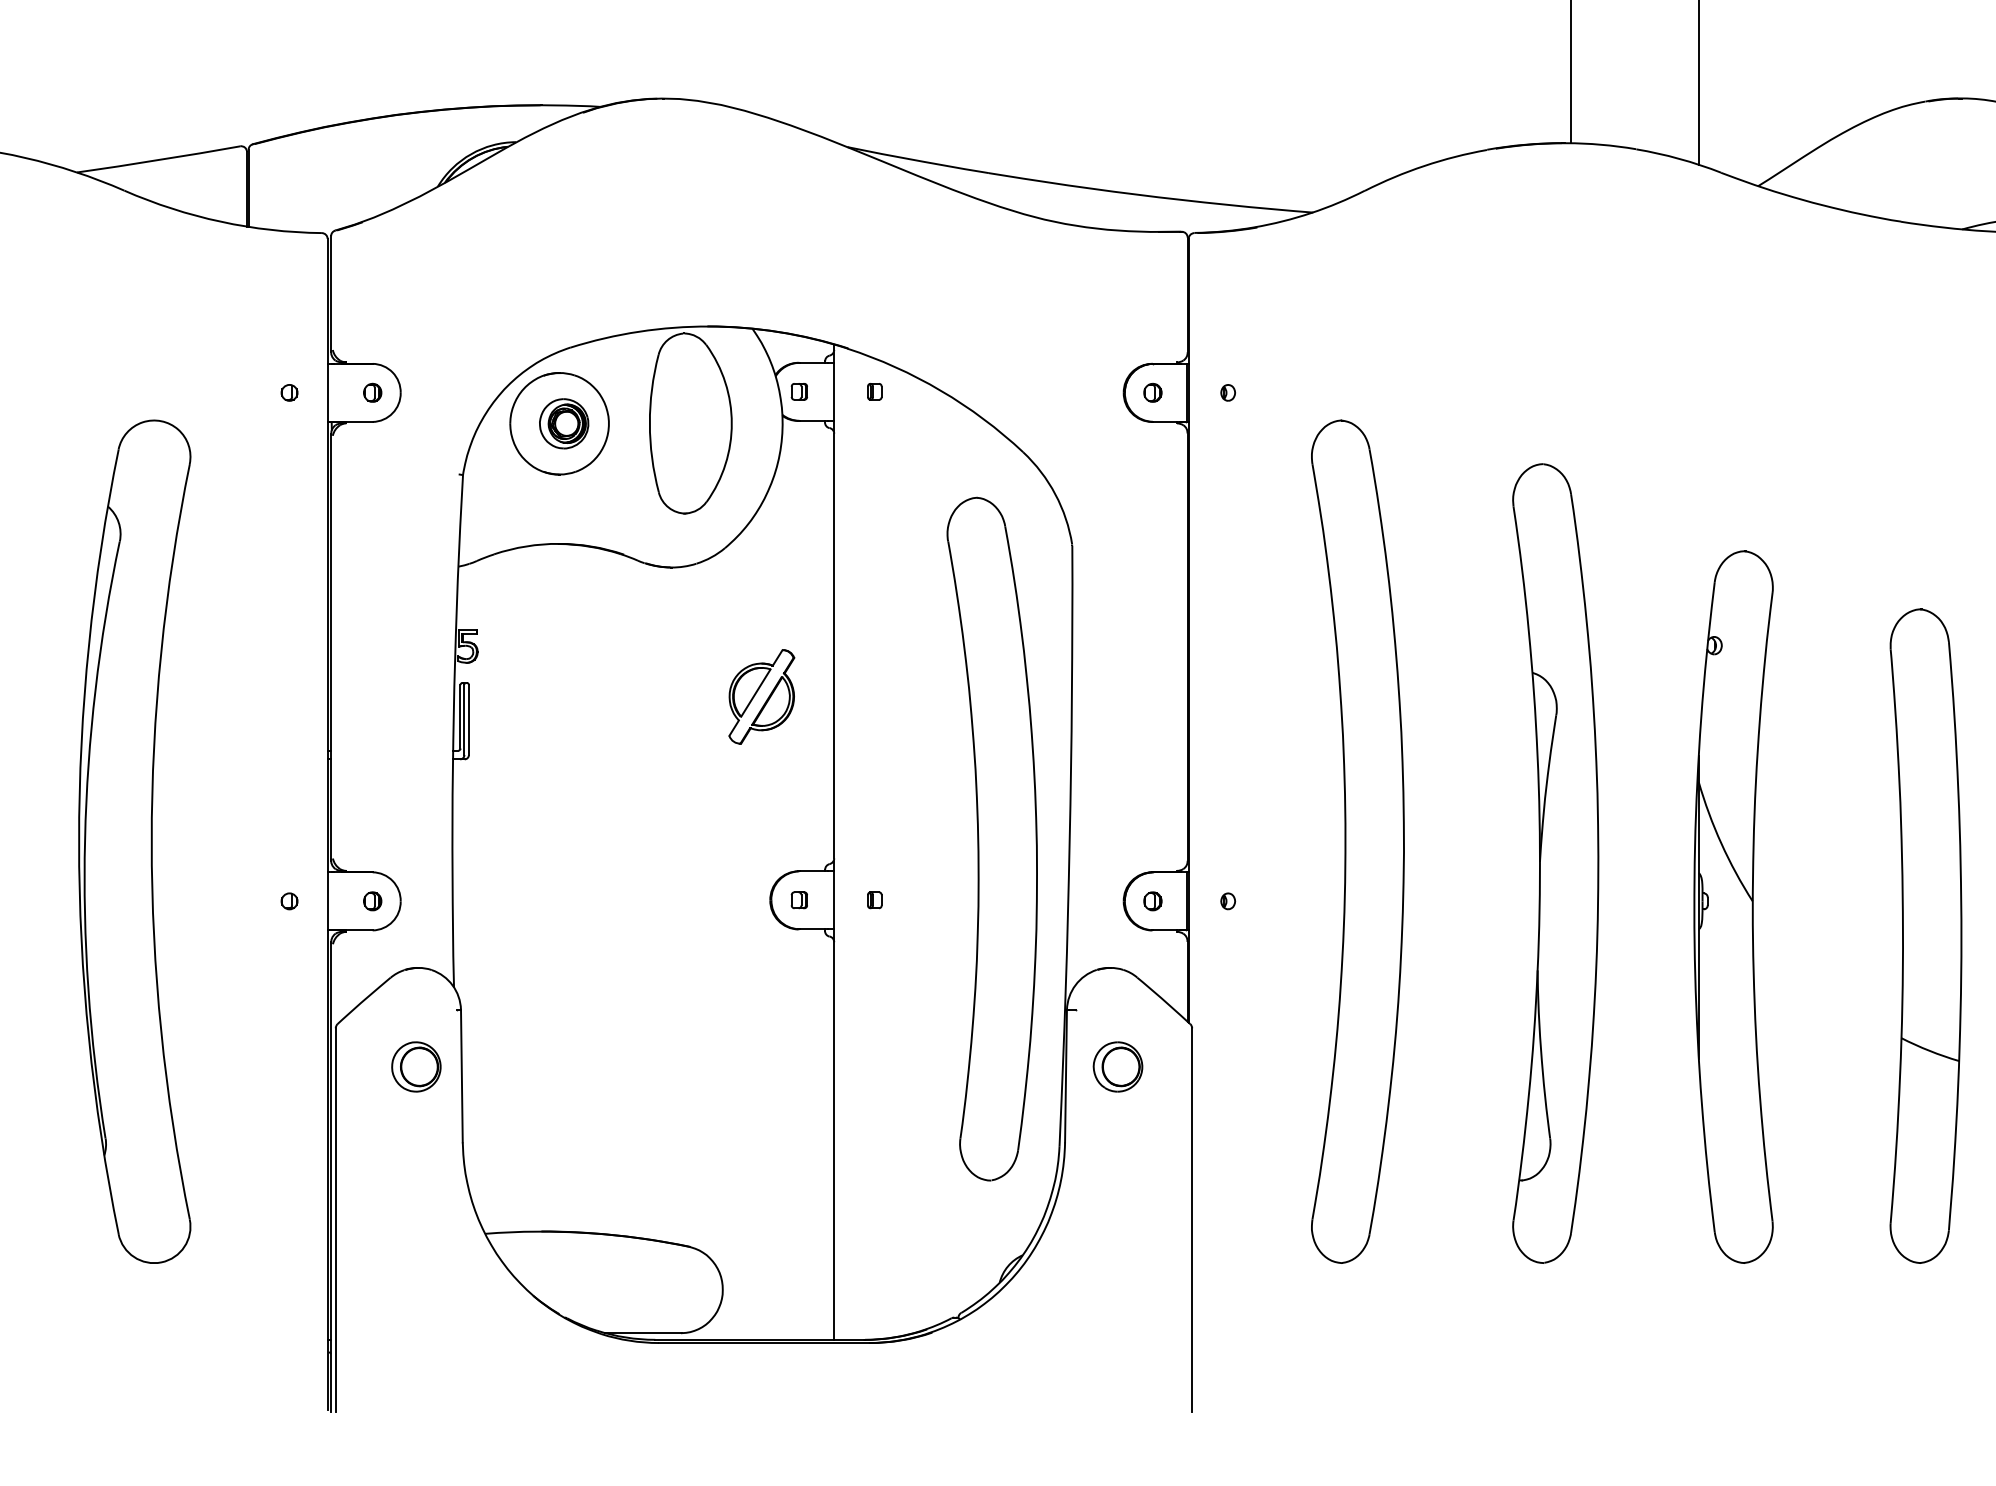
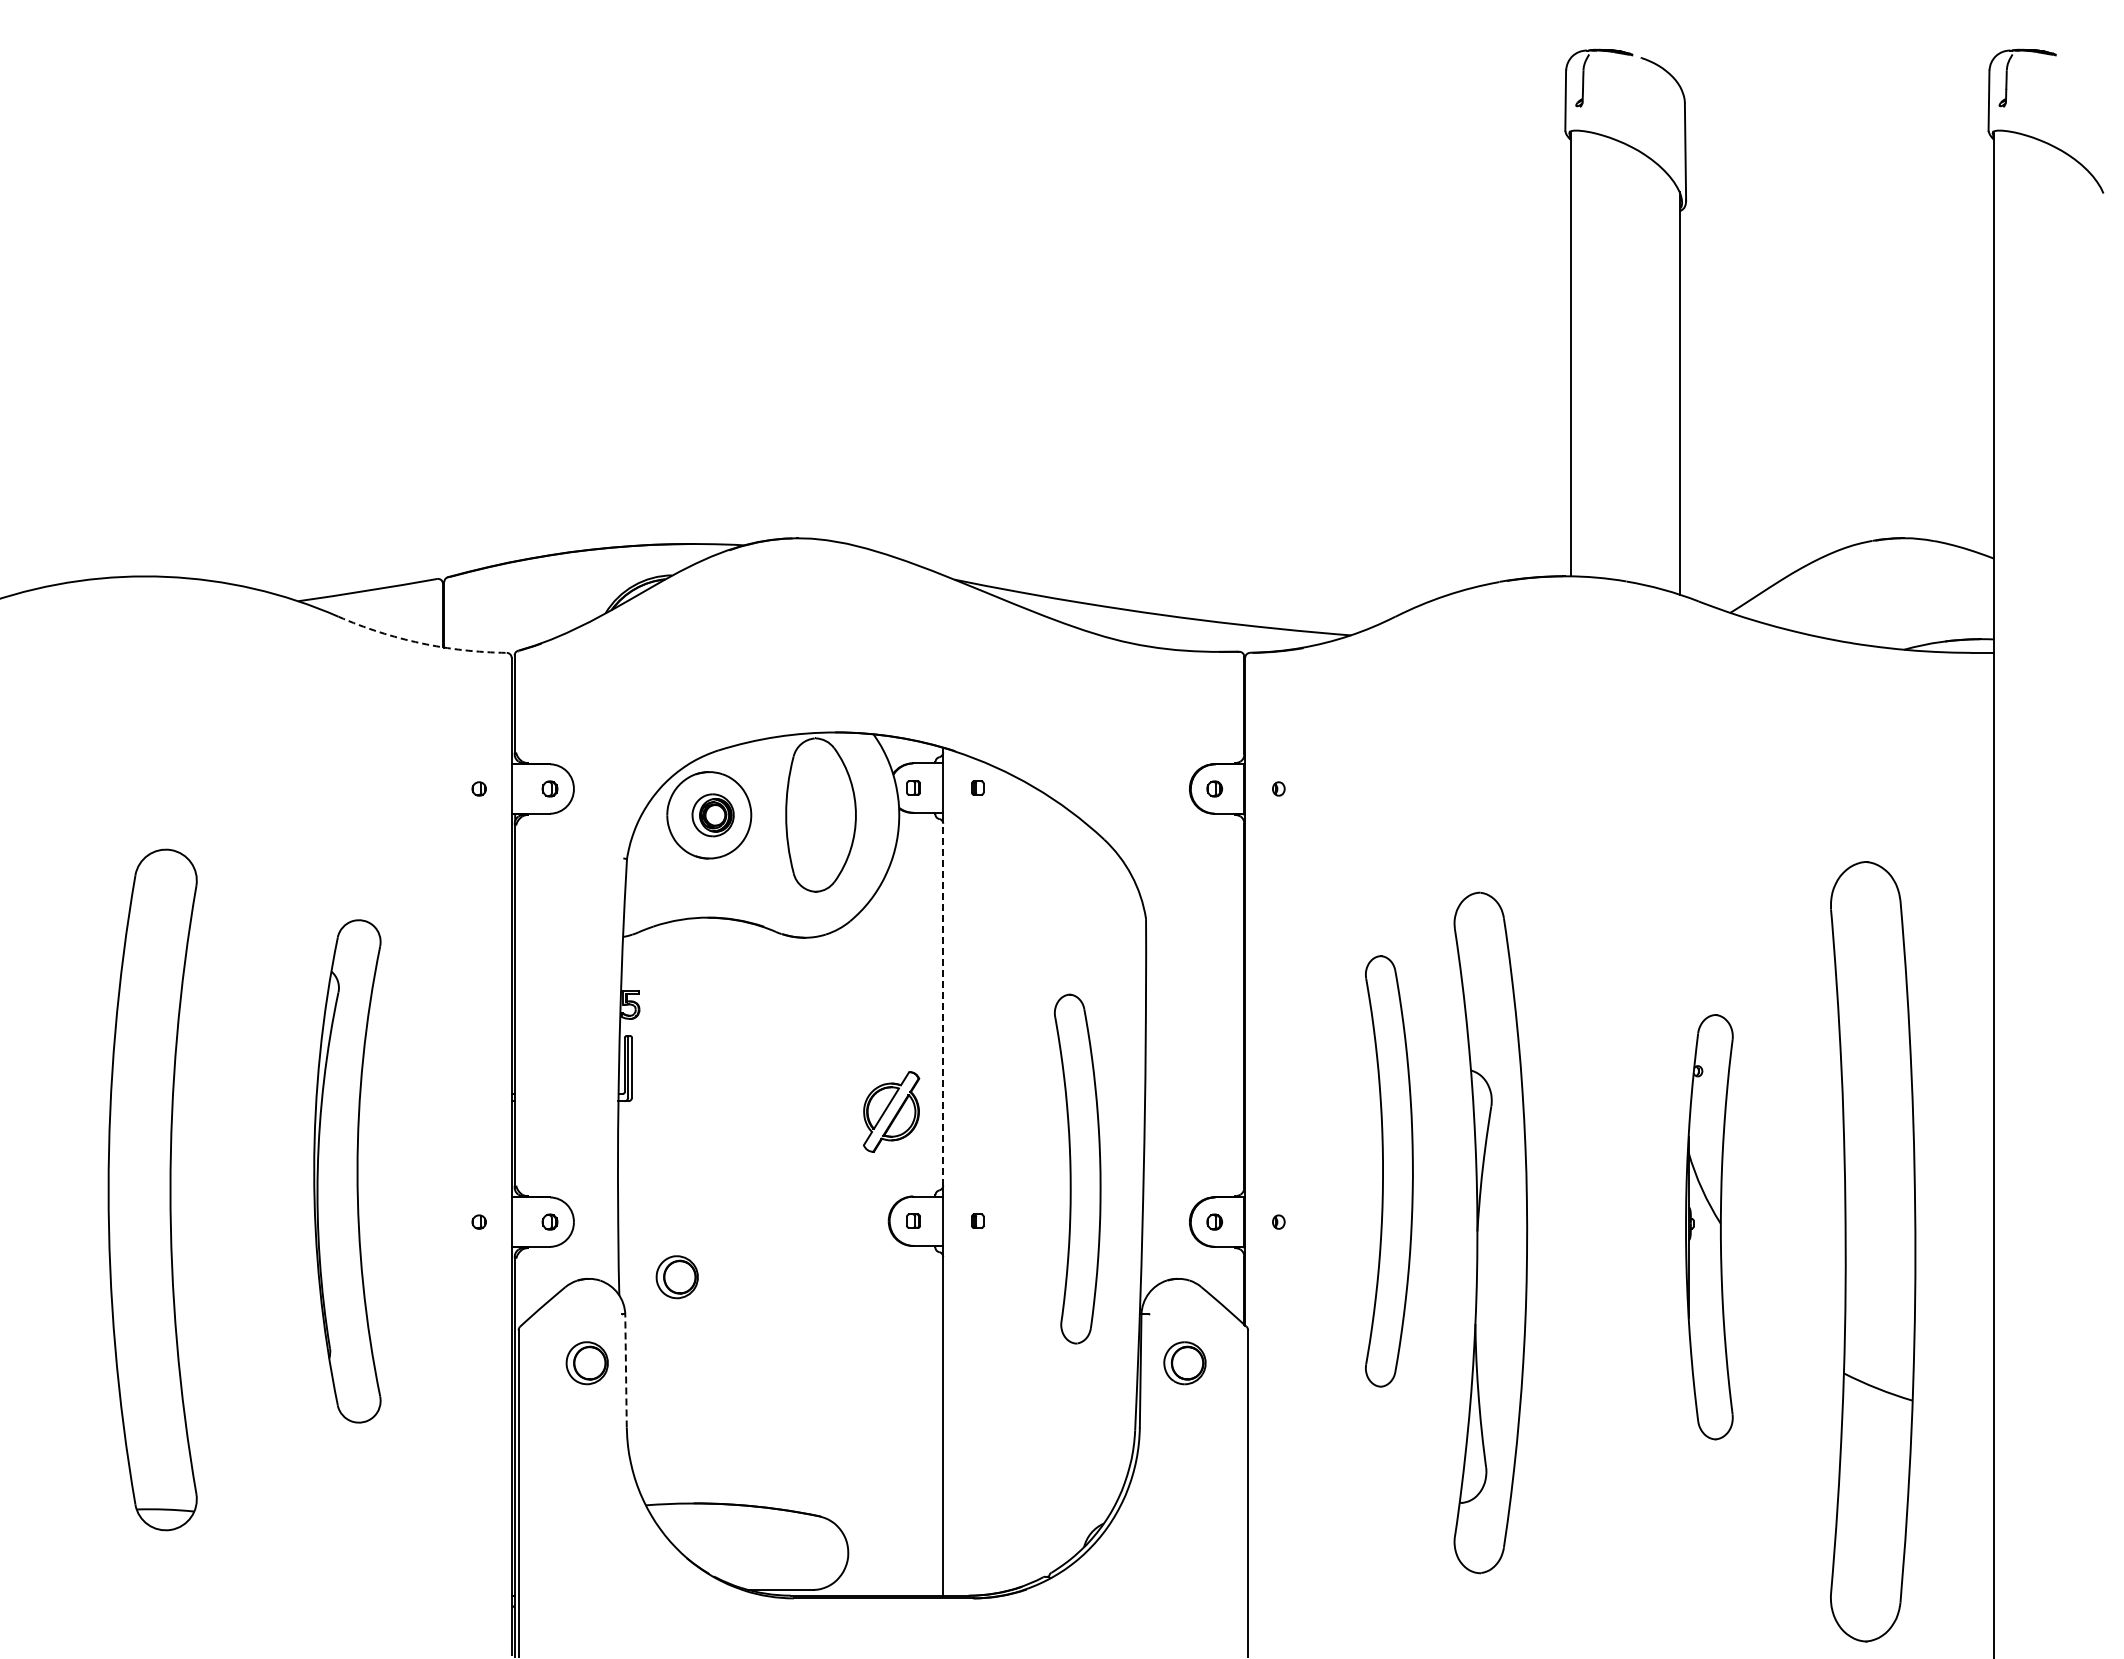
arc: (220, 222) -> (420, 643), solid -> dashed
line: (834, 645) -> (943, 1004), solid -> dashed
part: (761, 696) -> (891, 1111), moved
part: (991, 838) -> (1077, 1168), size x0.6
part: (134, 841) -> (347, 1171), size x0.7
part: (1358, 841) -> (1389, 1171), size x0.6
part: (1555, 863) -> (1490, 1232), moved
part: (1733, 907) -> (1709, 1227), size x0.7
part: (1926, 935) -> (1873, 1251), size x1.4
part: (521, 966) -> (676, 1277), added
line: (462, 1075) -> (626, 1370), solid -> dashed

